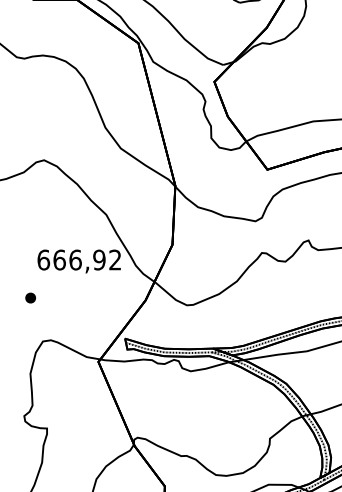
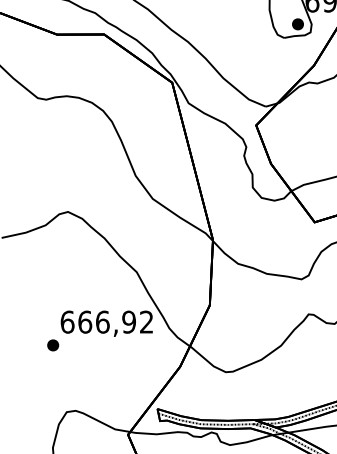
part: (30, 297) -> (52, 344), moved

